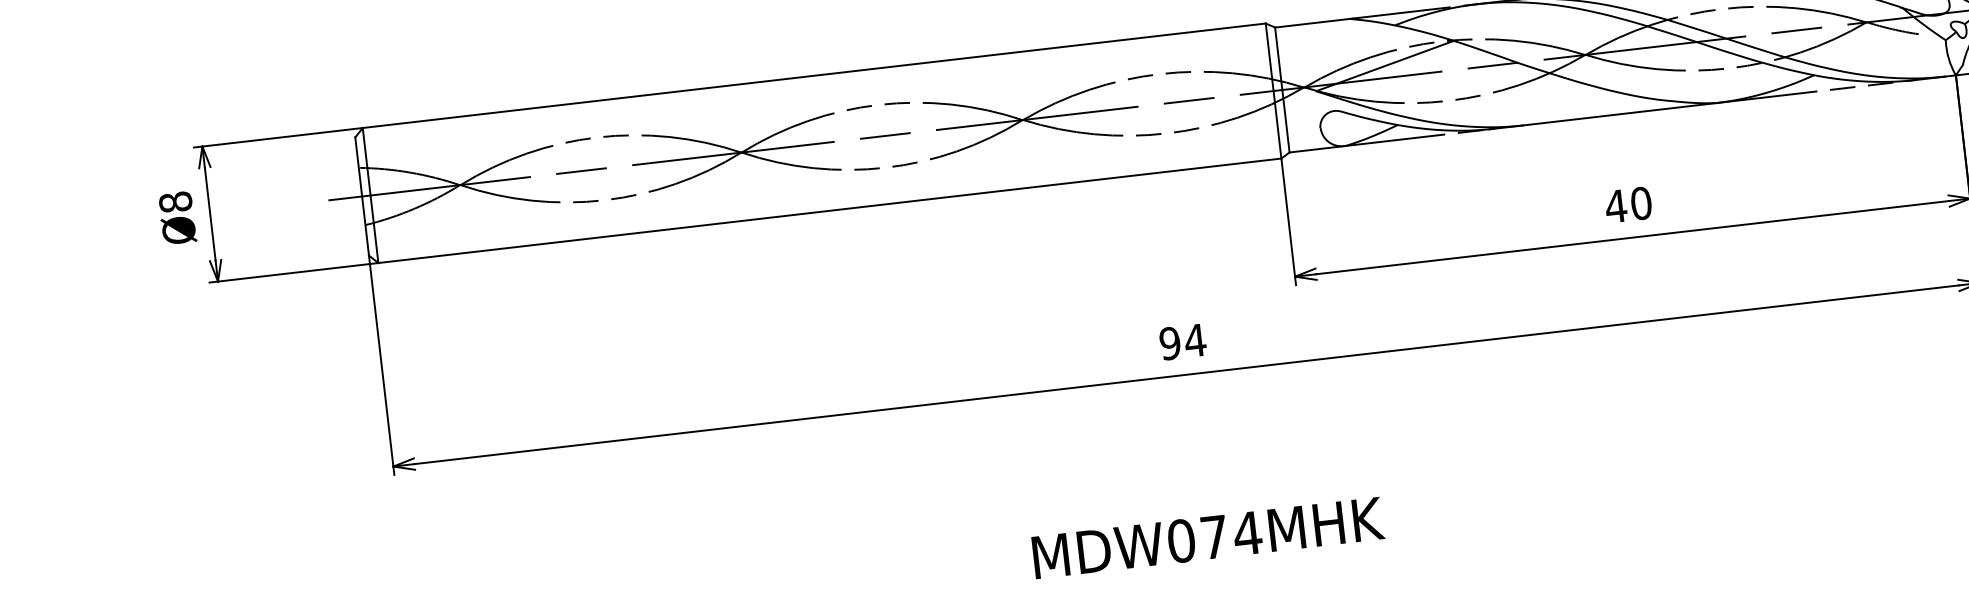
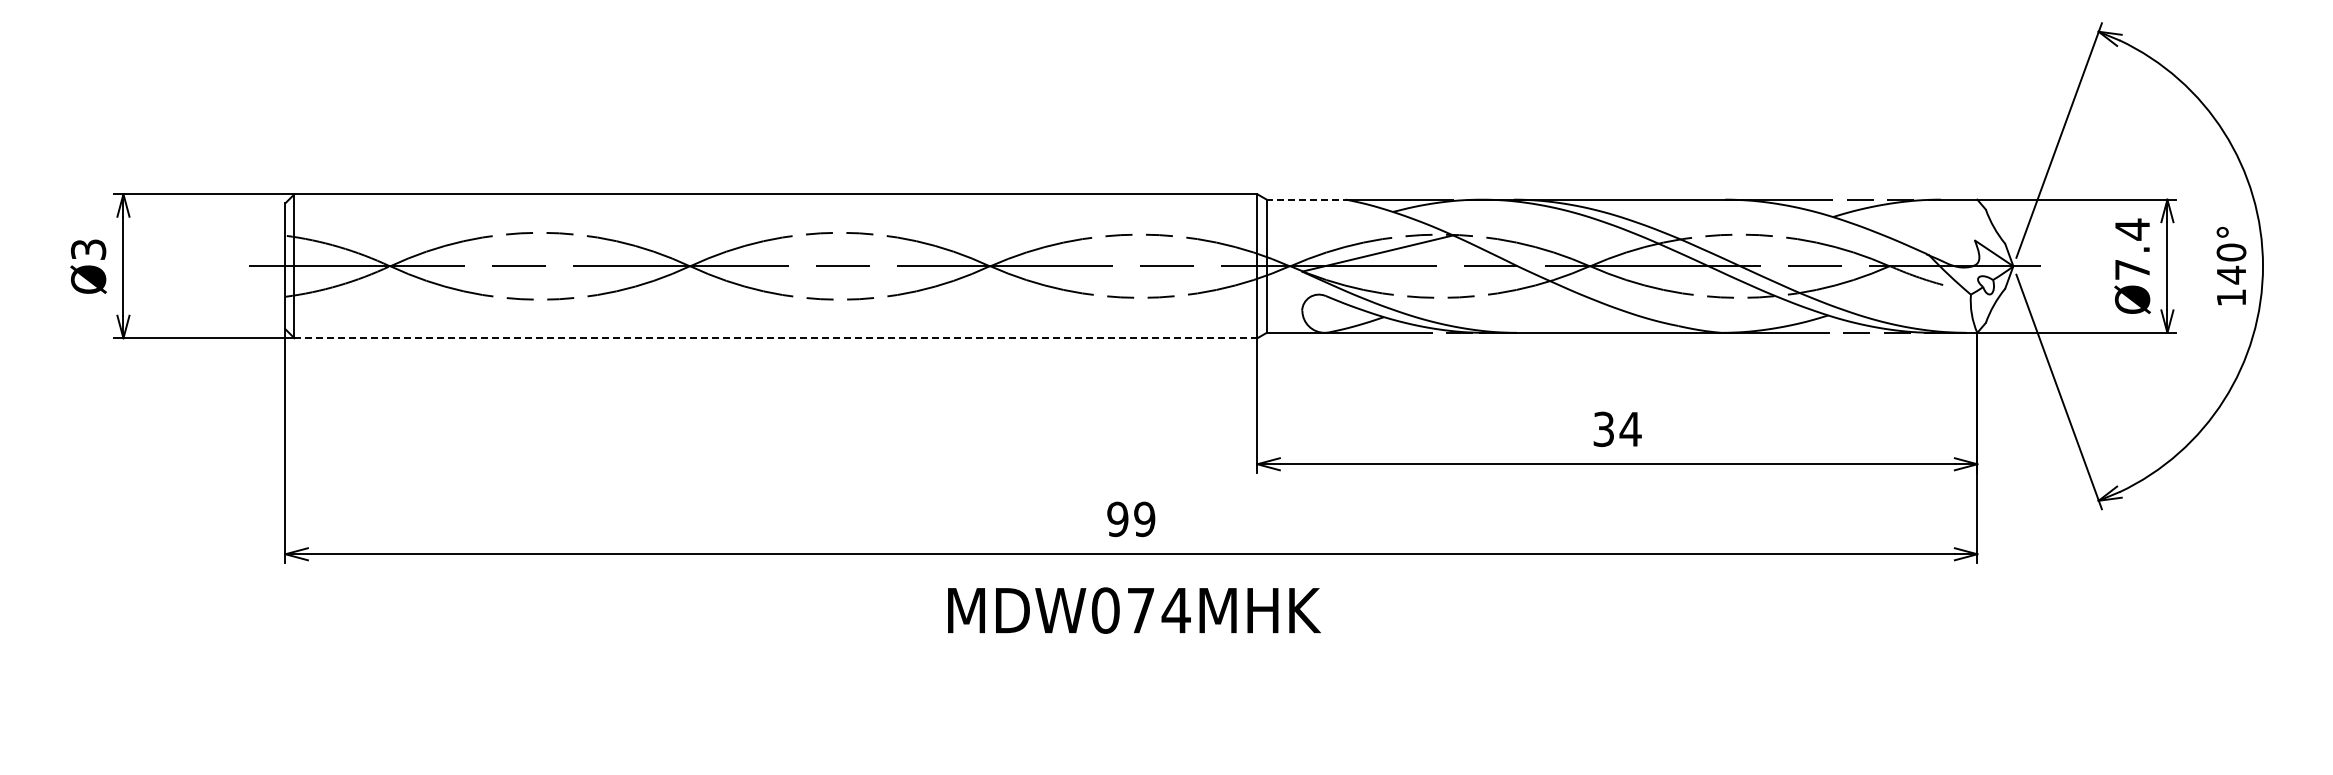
line: (1314, 22) -> (1308, 199), solid -> dashed
text: (175, 202) -> (88, 249), Ø8 -> Ø3
text: (1628, 205) -> (1616, 429), 40 -> 34
line: (830, 210) -> (776, 338), solid -> dashed
text: (1195, 340) -> (1144, 519), 94 -> 99
text: (1208, 537) -> (1134, 610), moved

